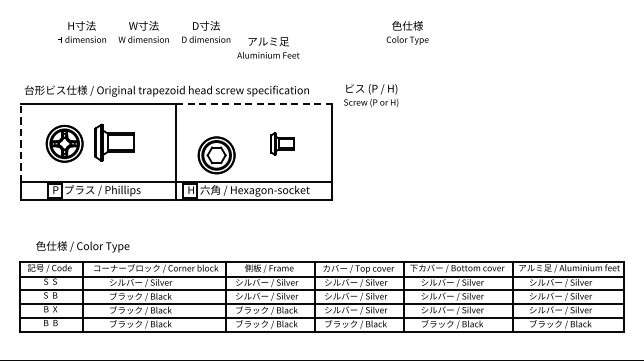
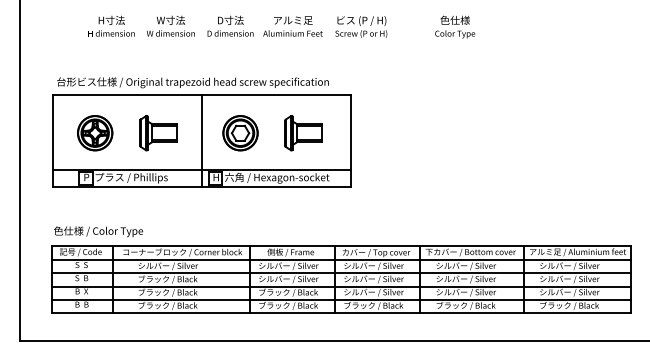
text: (407, 32) -> (455, 26), moved
text: (267, 47) -> (292, 26), moved
text: (371, 94) -> (361, 26), moved
line: (254, 103) -> (276, 94), dashed -> solid
line: (21, 143) -> (53, 132), dashed -> solid
part: (114, 143) -> (158, 133), moved
part: (282, 144) -> (303, 133), size x1.67
part: (216, 155) -> (240, 133), moved
text: (82, 246) -> (98, 231), moved

